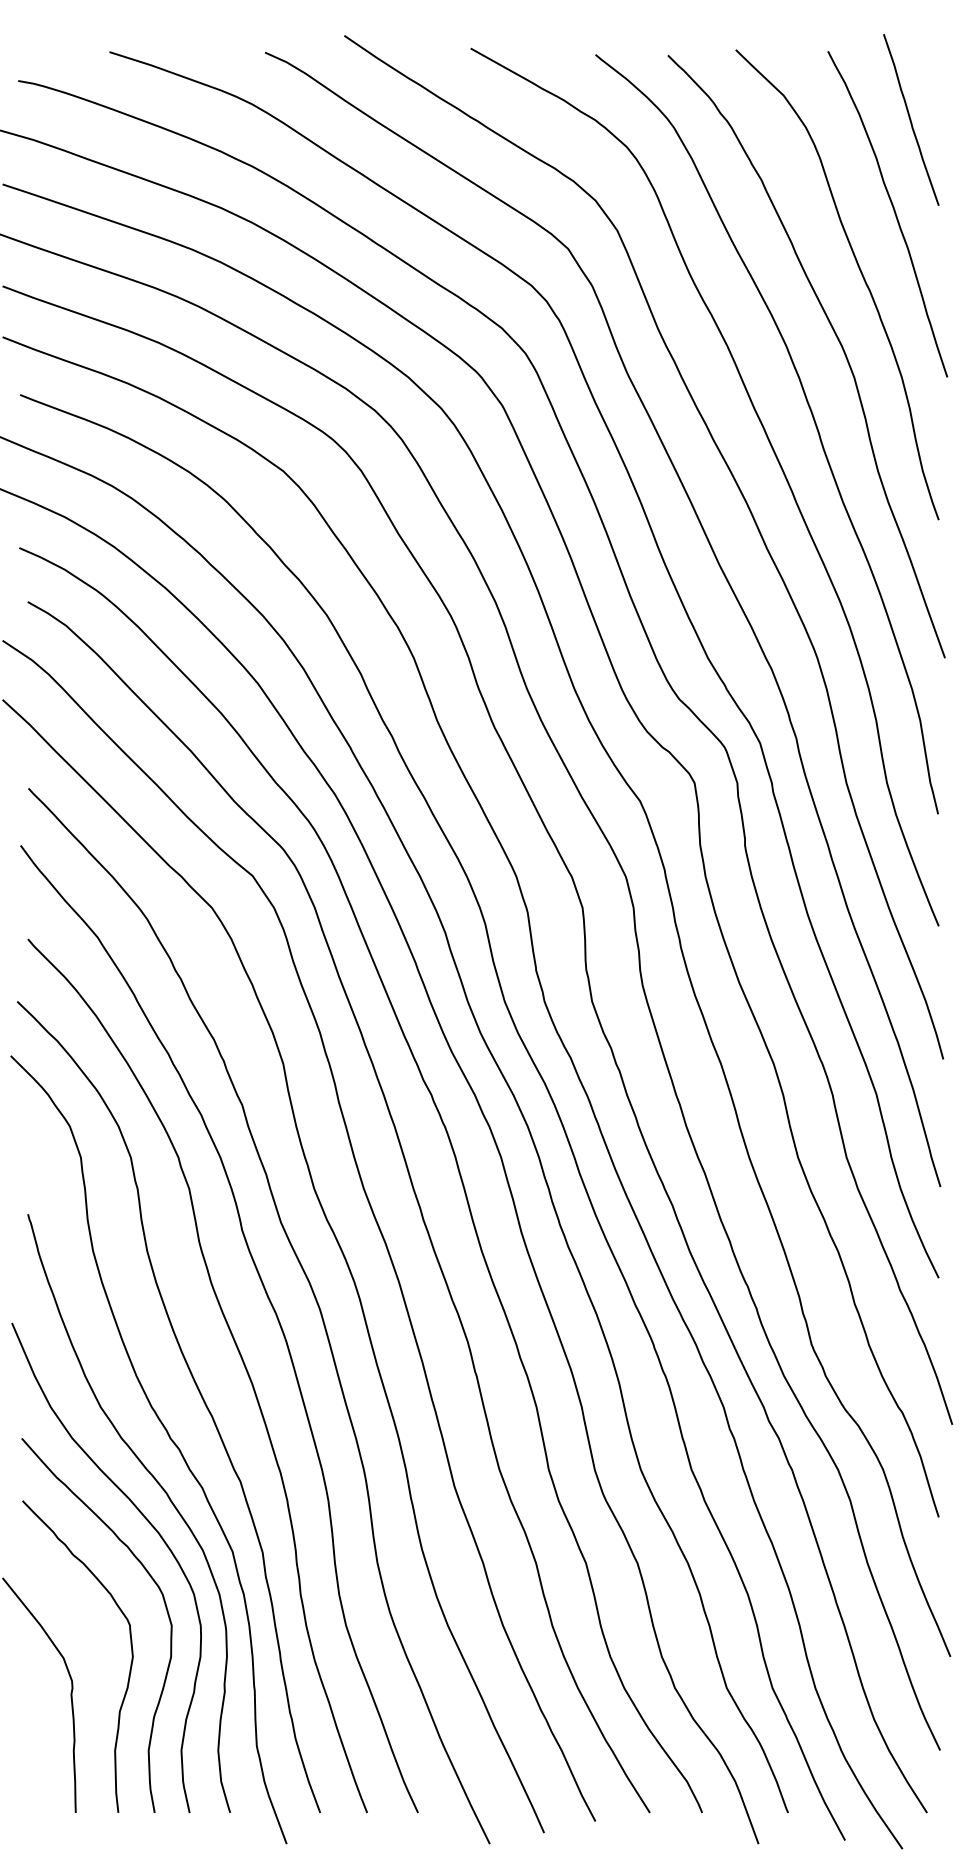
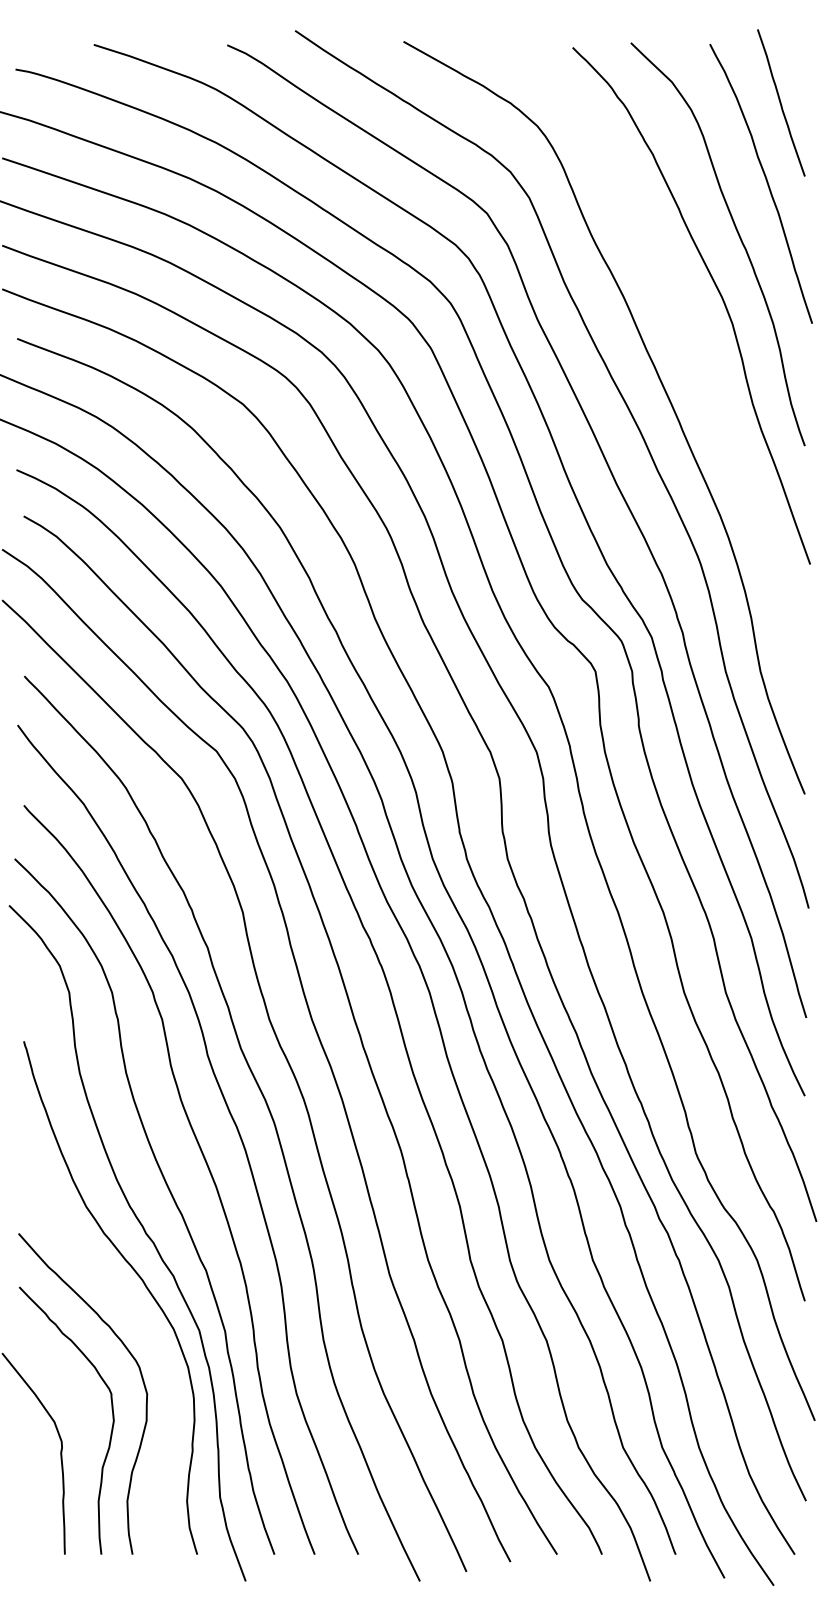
curve: (812, 417) -> (696, 358), removed
curve: (153, 1529) -> (131, 1311), removed

